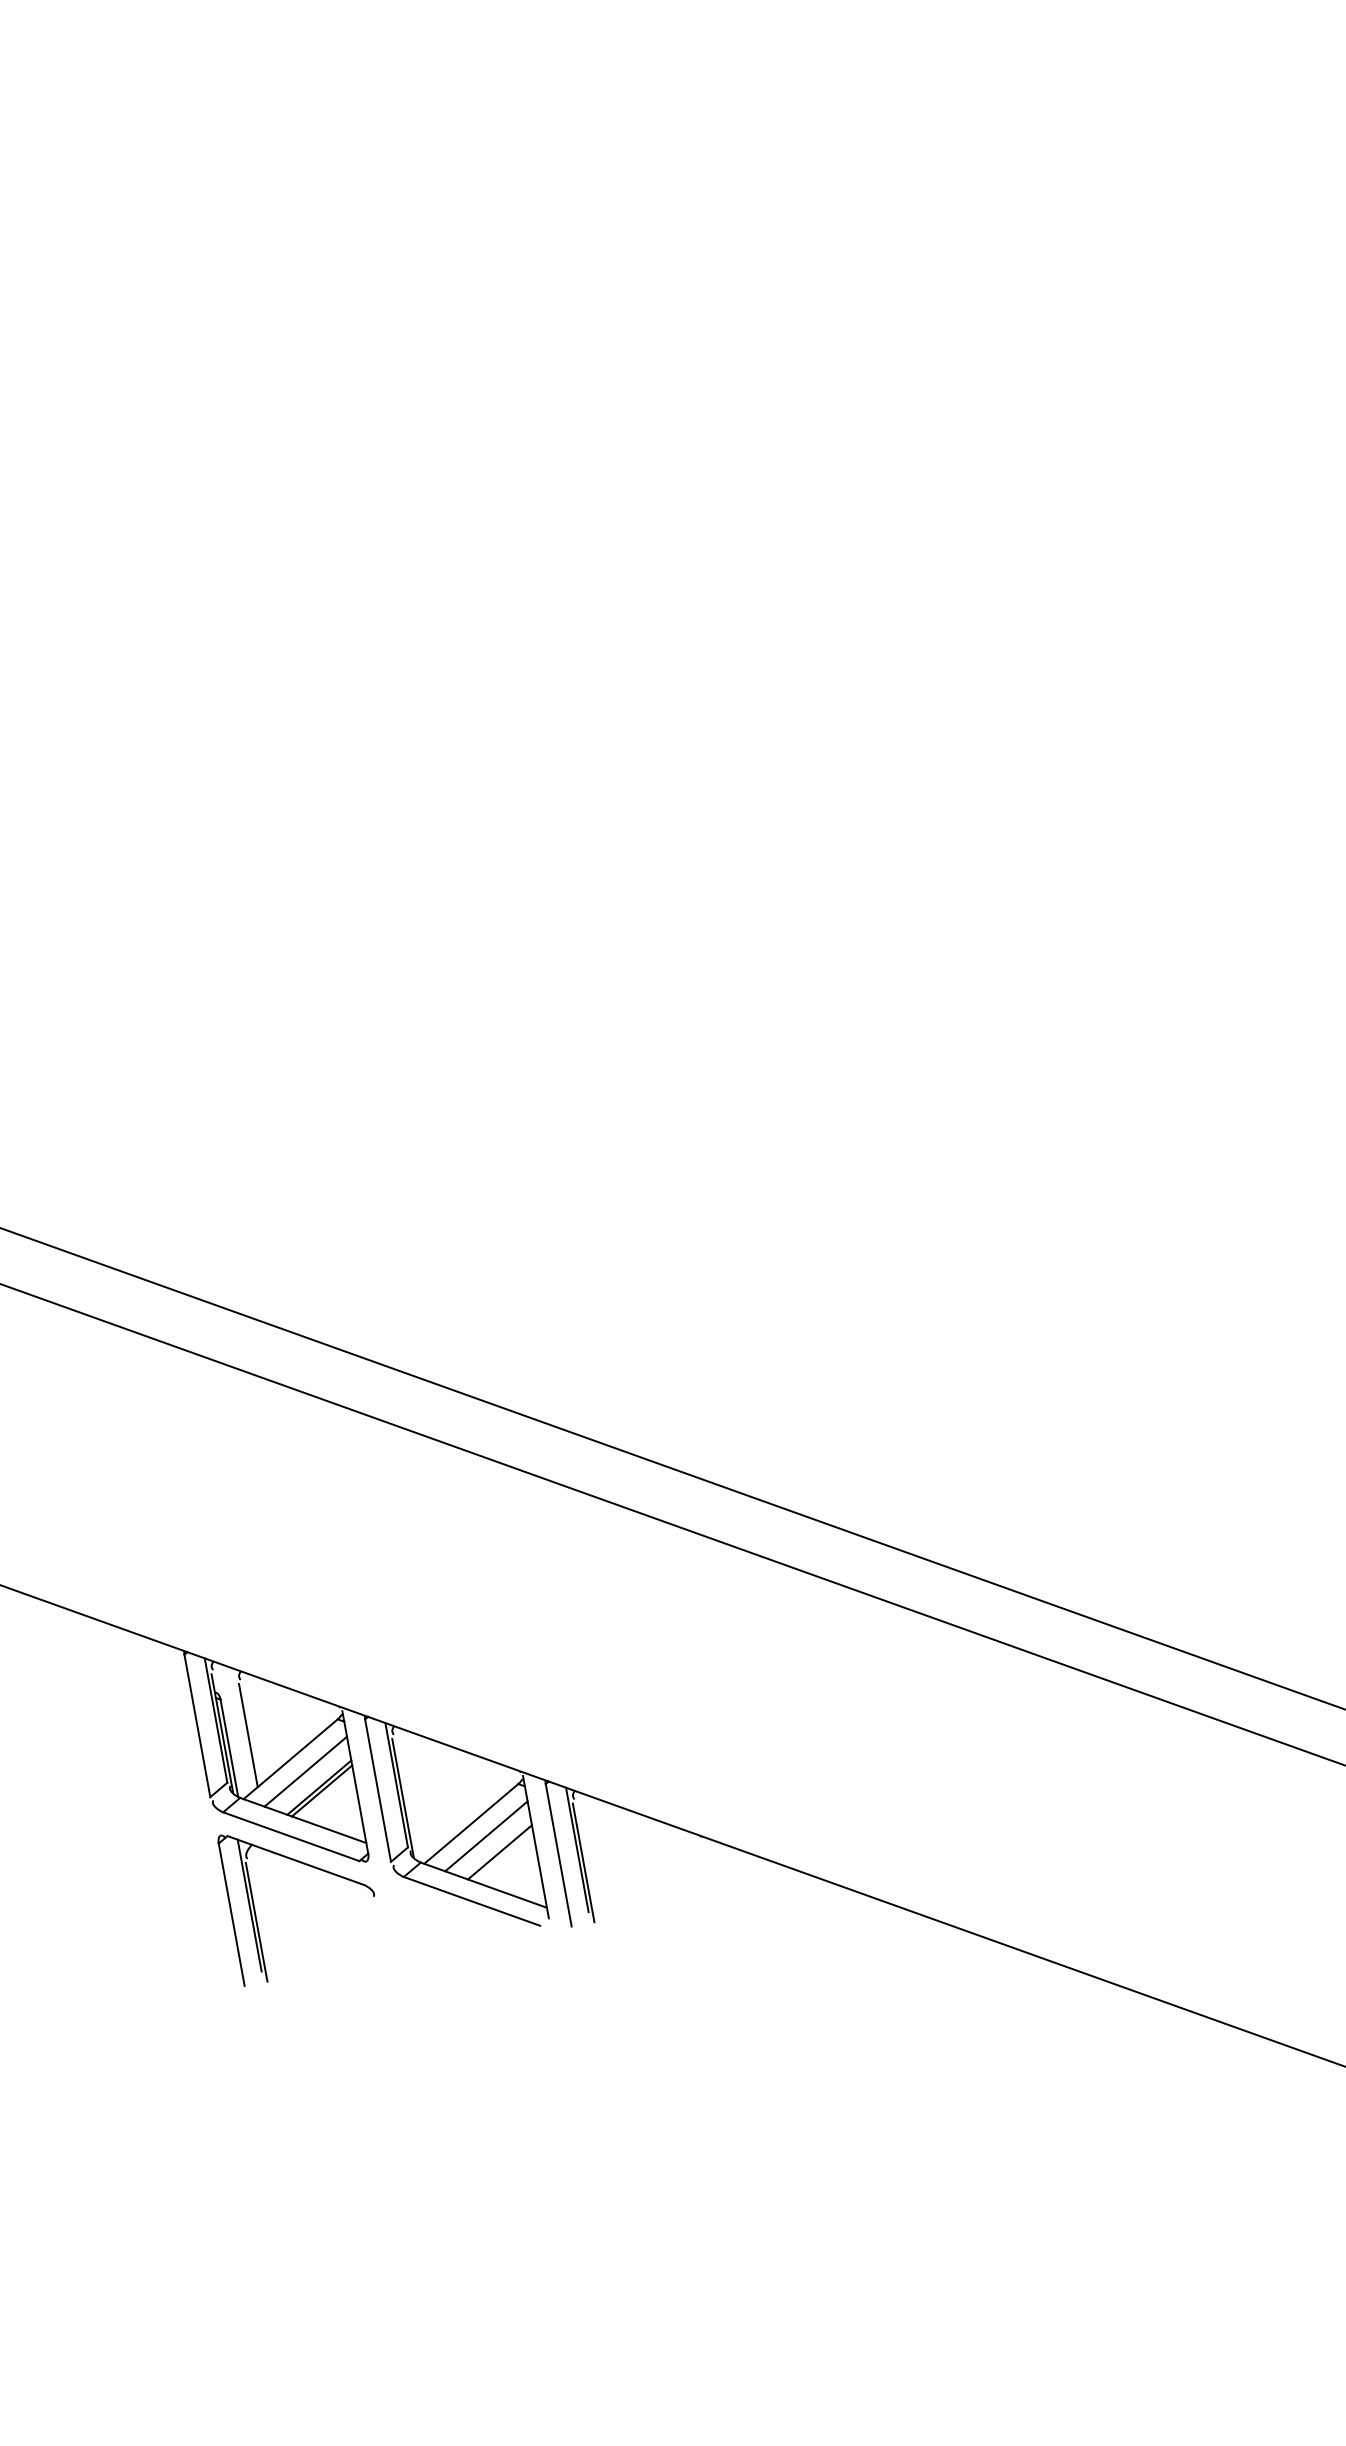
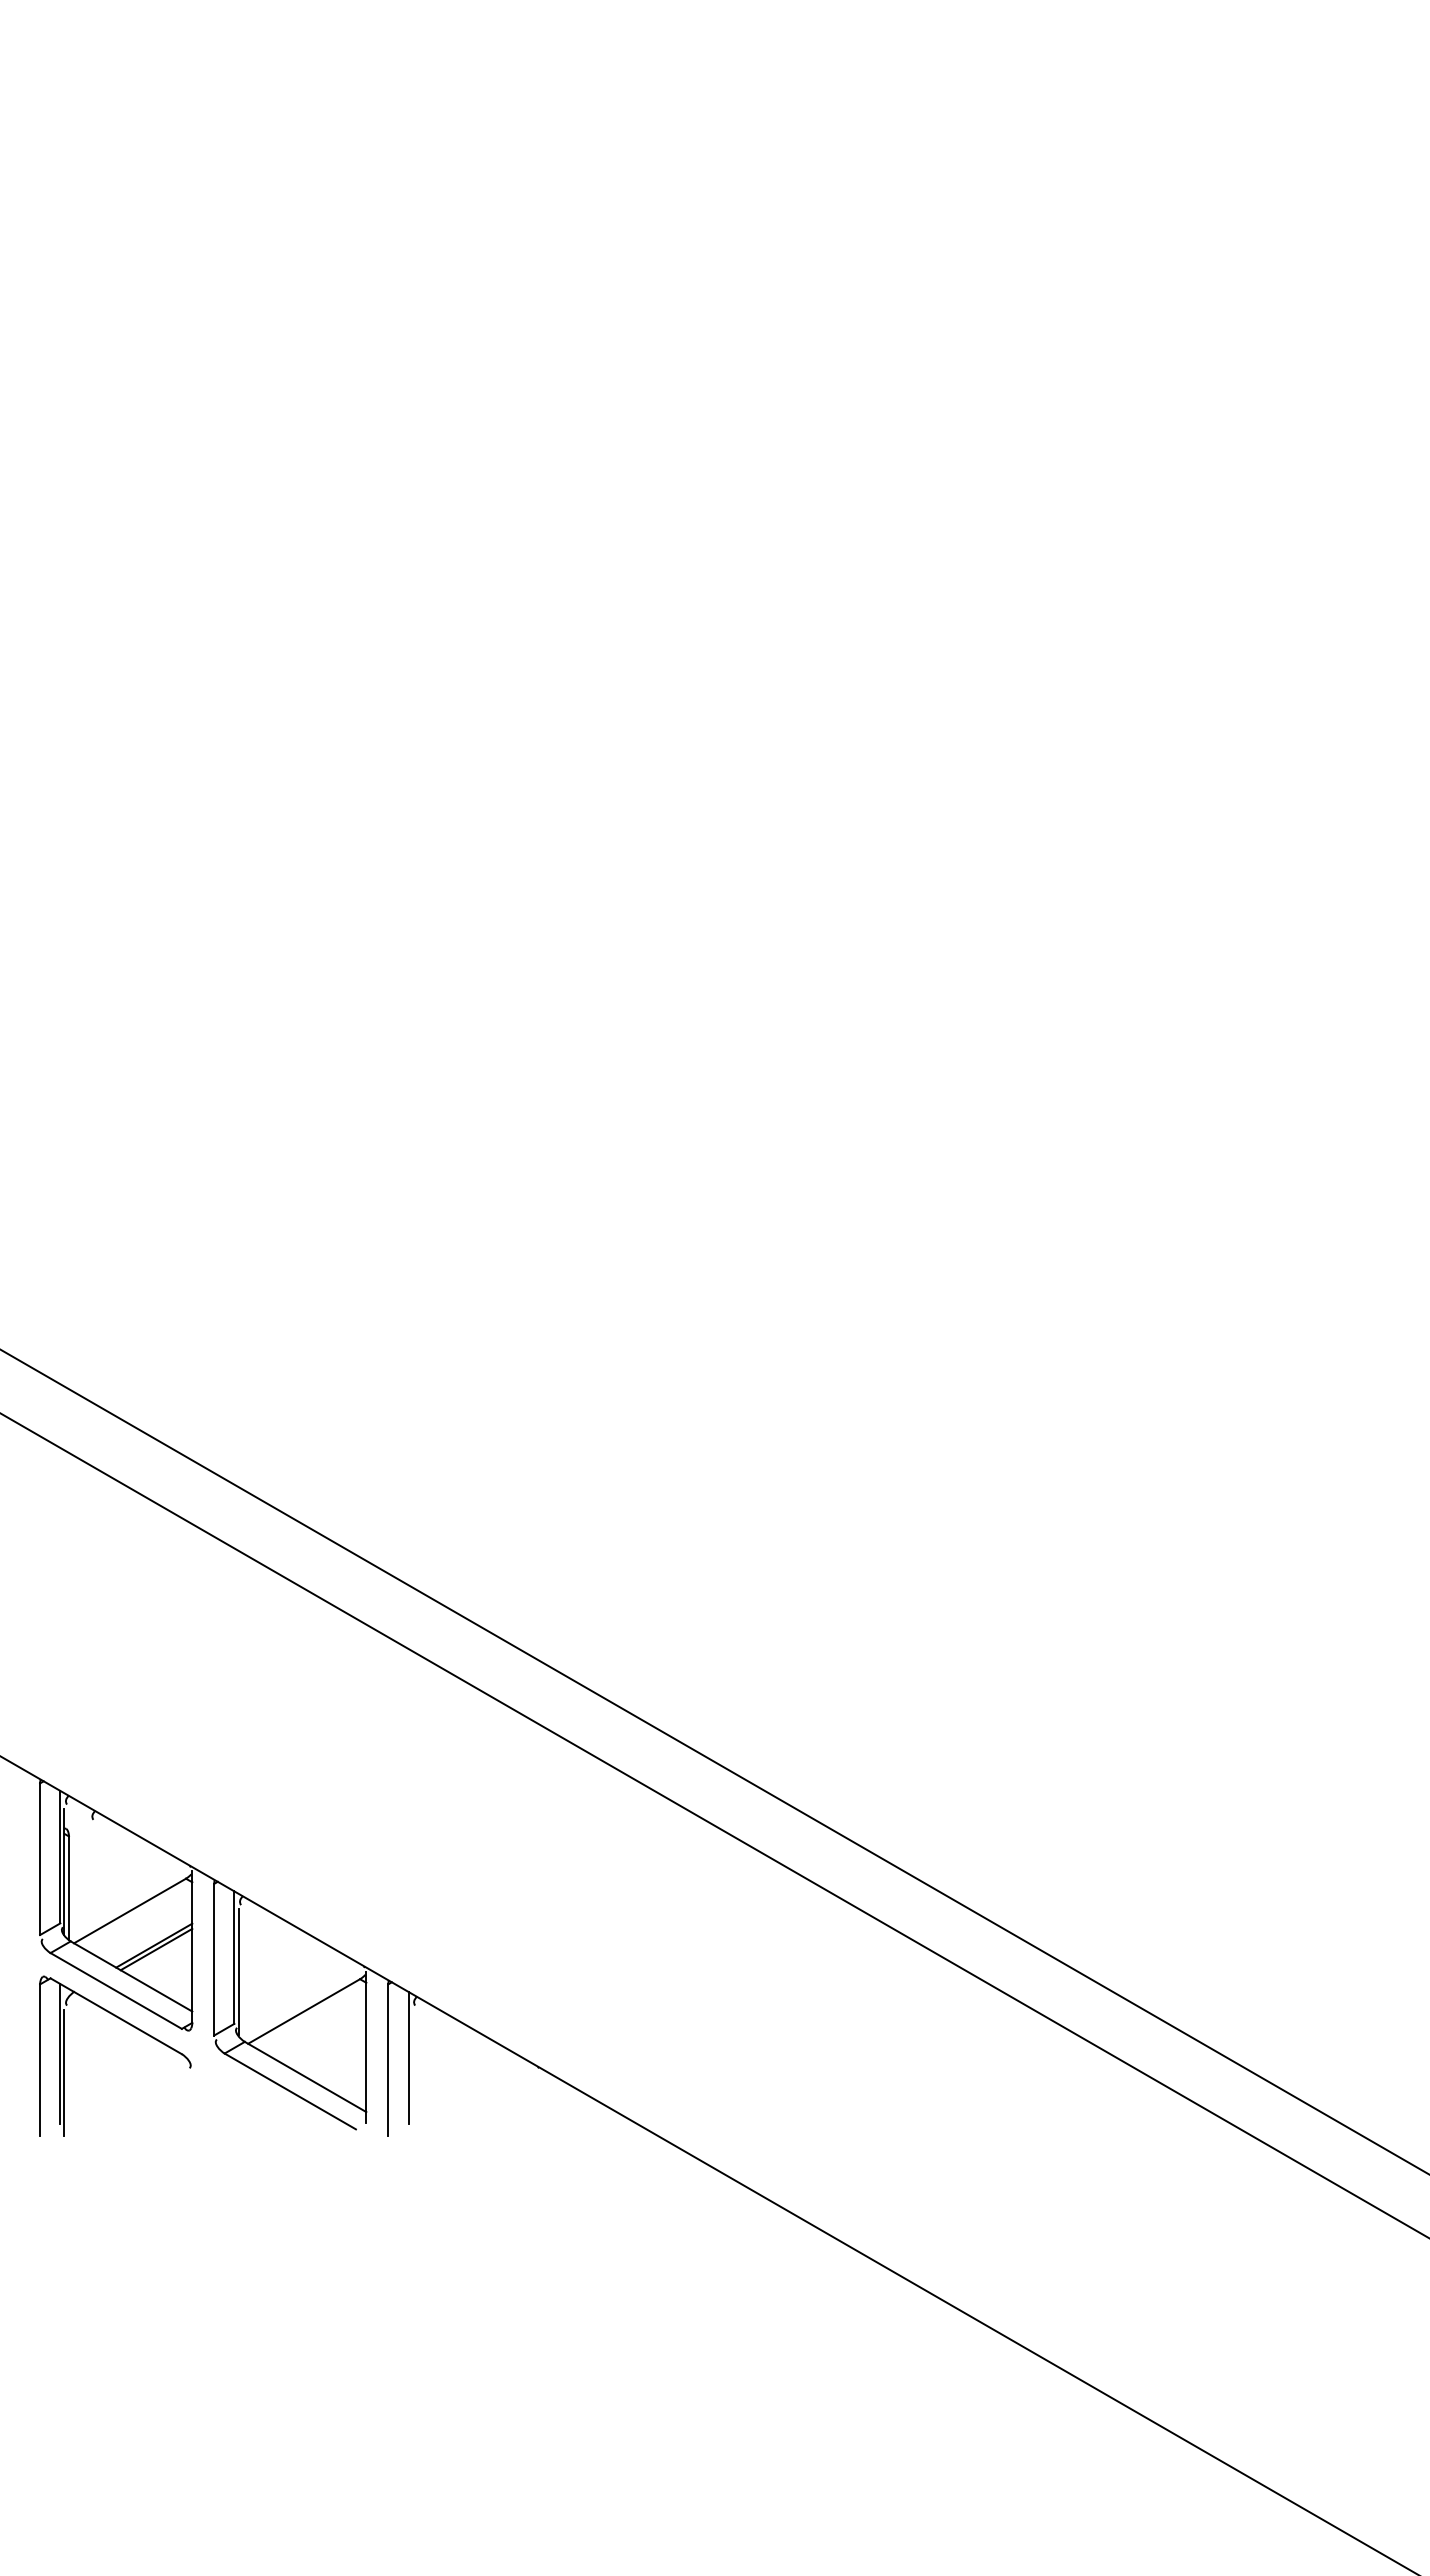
line: (247, 1735) -> (90, 1878), removed
line: (305, 1771) -> (143, 1926), removed
line: (486, 1835) -> (317, 2026), removed
line: (500, 1852) -> (328, 2046), removed
line: (583, 1862) -> (412, 2072), removed

